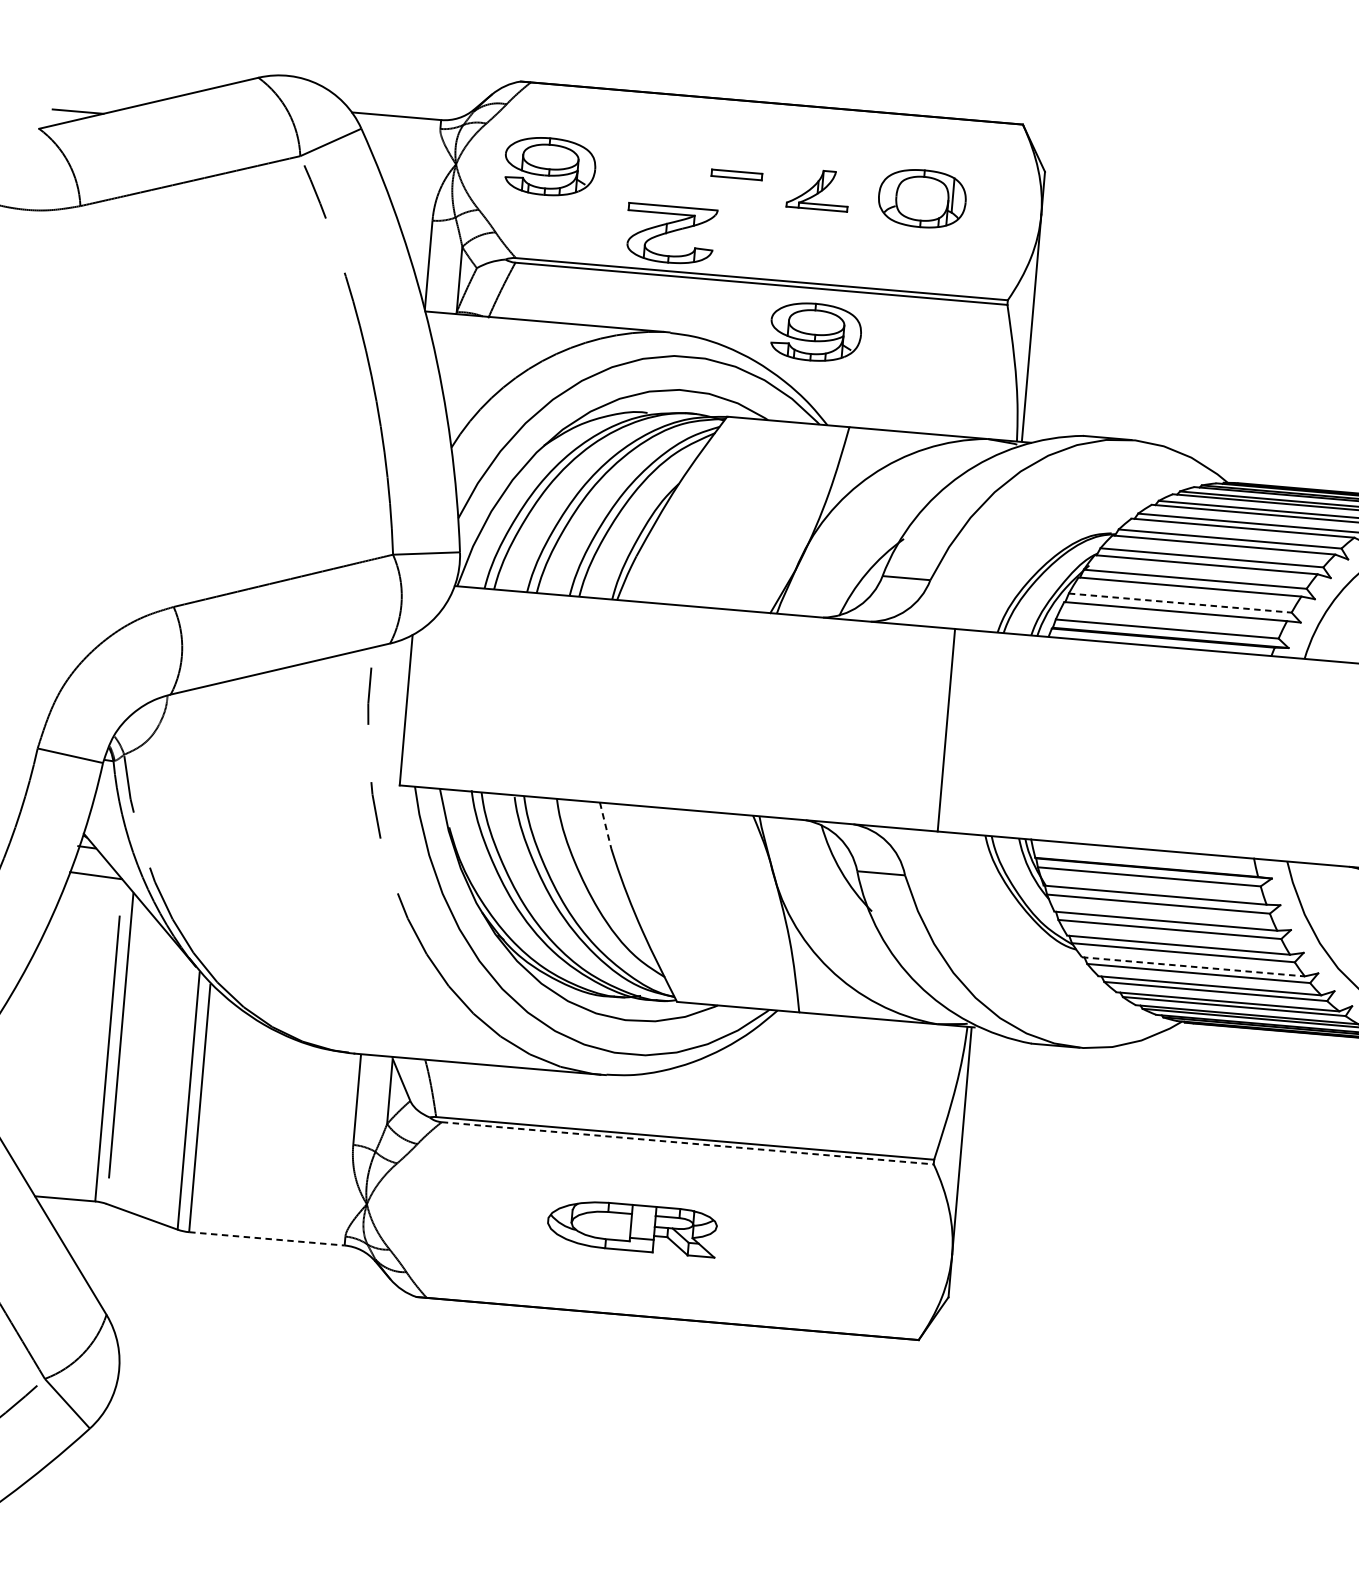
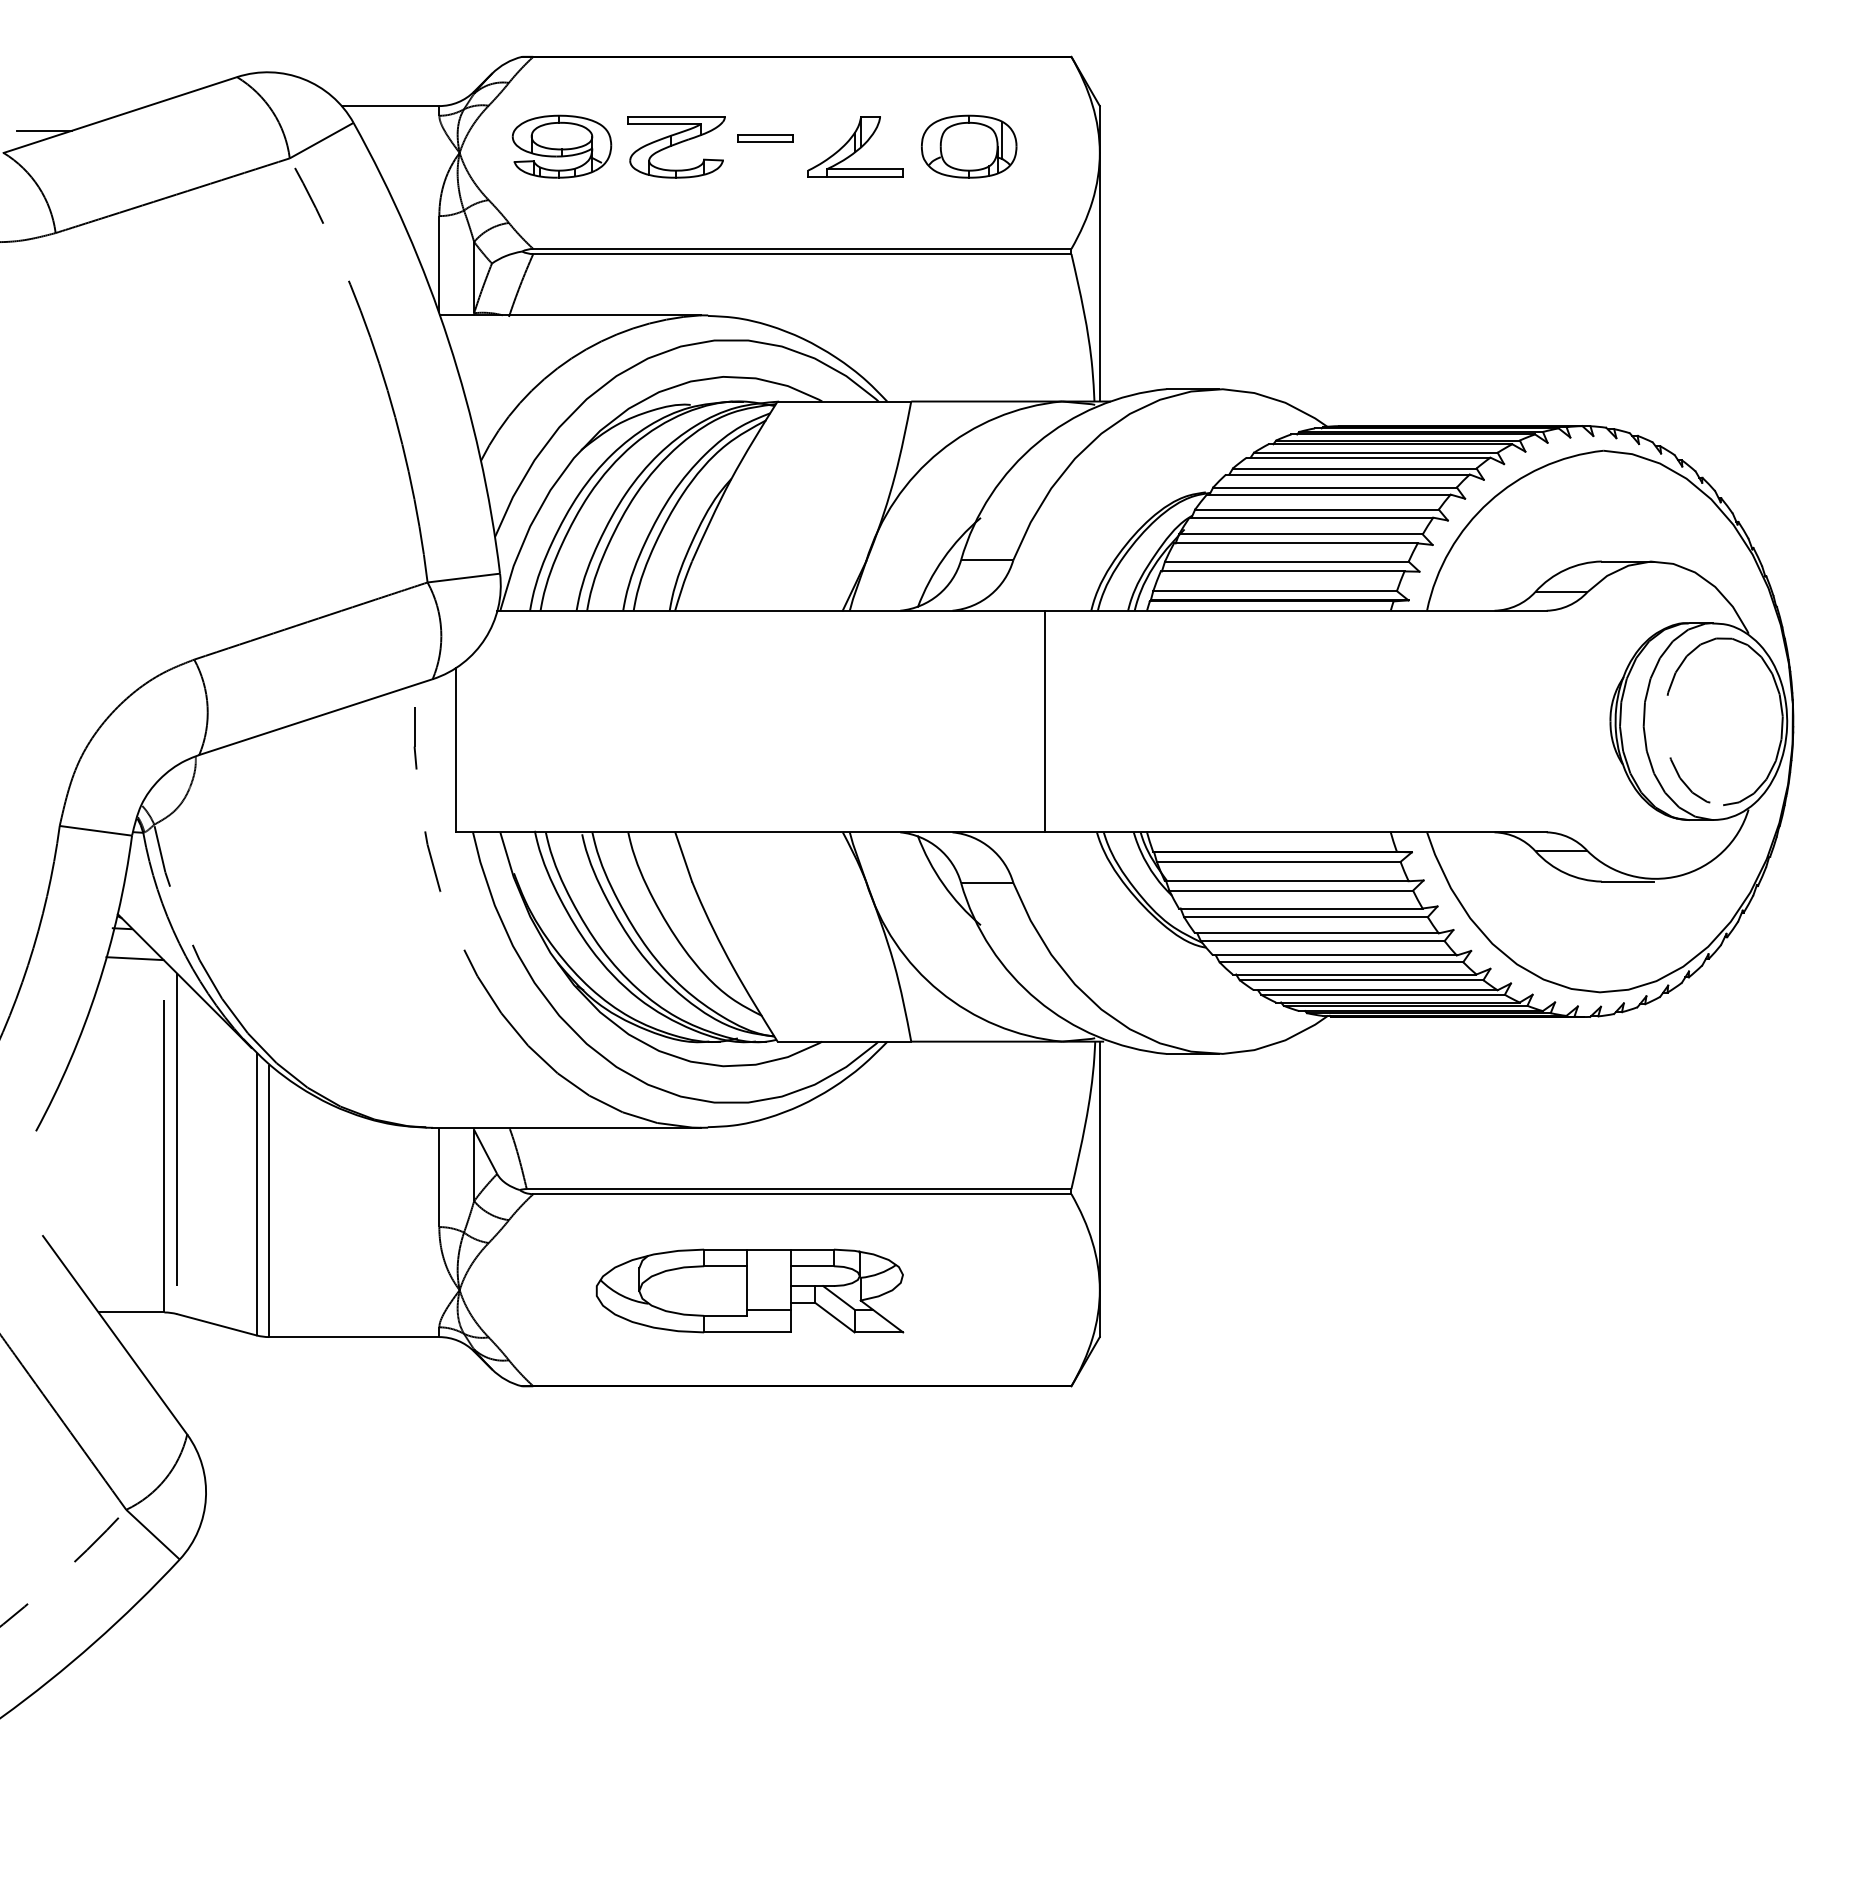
part: (818, 189) -> (855, 146), size x1.43
part: (670, 235) -> (676, 147), moved
part: (815, 332) -> (865, 301), removed
line: (1179, 602) -> (1286, 561), dashed -> solid
line: (605, 826) -> (683, 857), dashed -> solid
line: (1192, 966) -> (1334, 955), dashed -> solid
line: (687, 1143) -> (802, 1194), dashed -> solid
part: (631, 1227) -> (749, 1290), size x1.67
line: (267, 1239) -> (354, 1337), dashed -> solid

